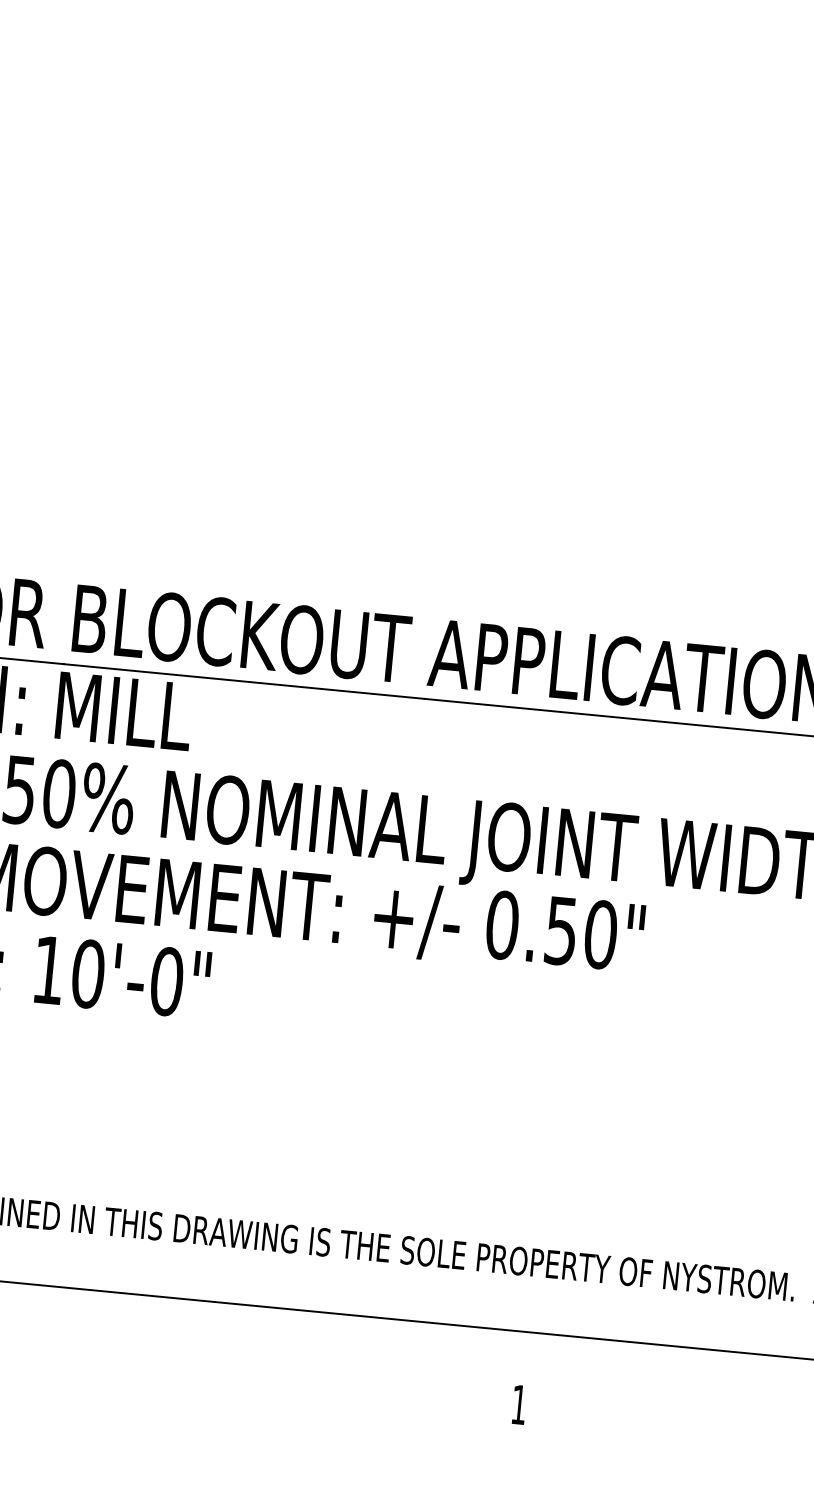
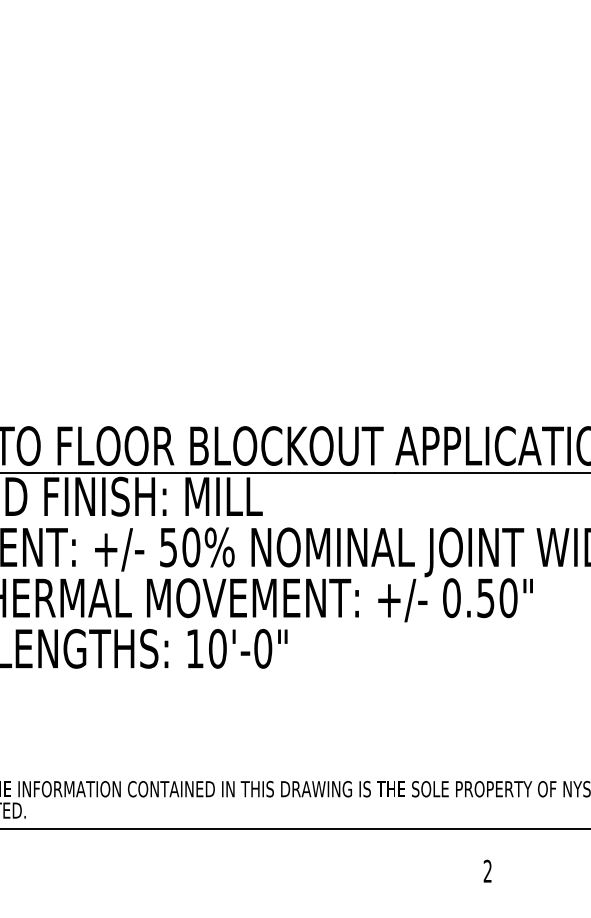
text: (518, 1403) -> (487, 870), 1 -> 2

